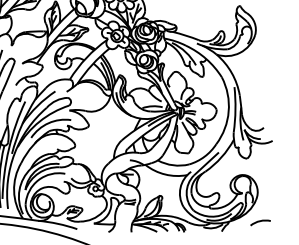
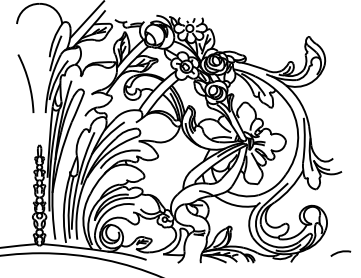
part: (260, 222) -> (340, 253), moved

